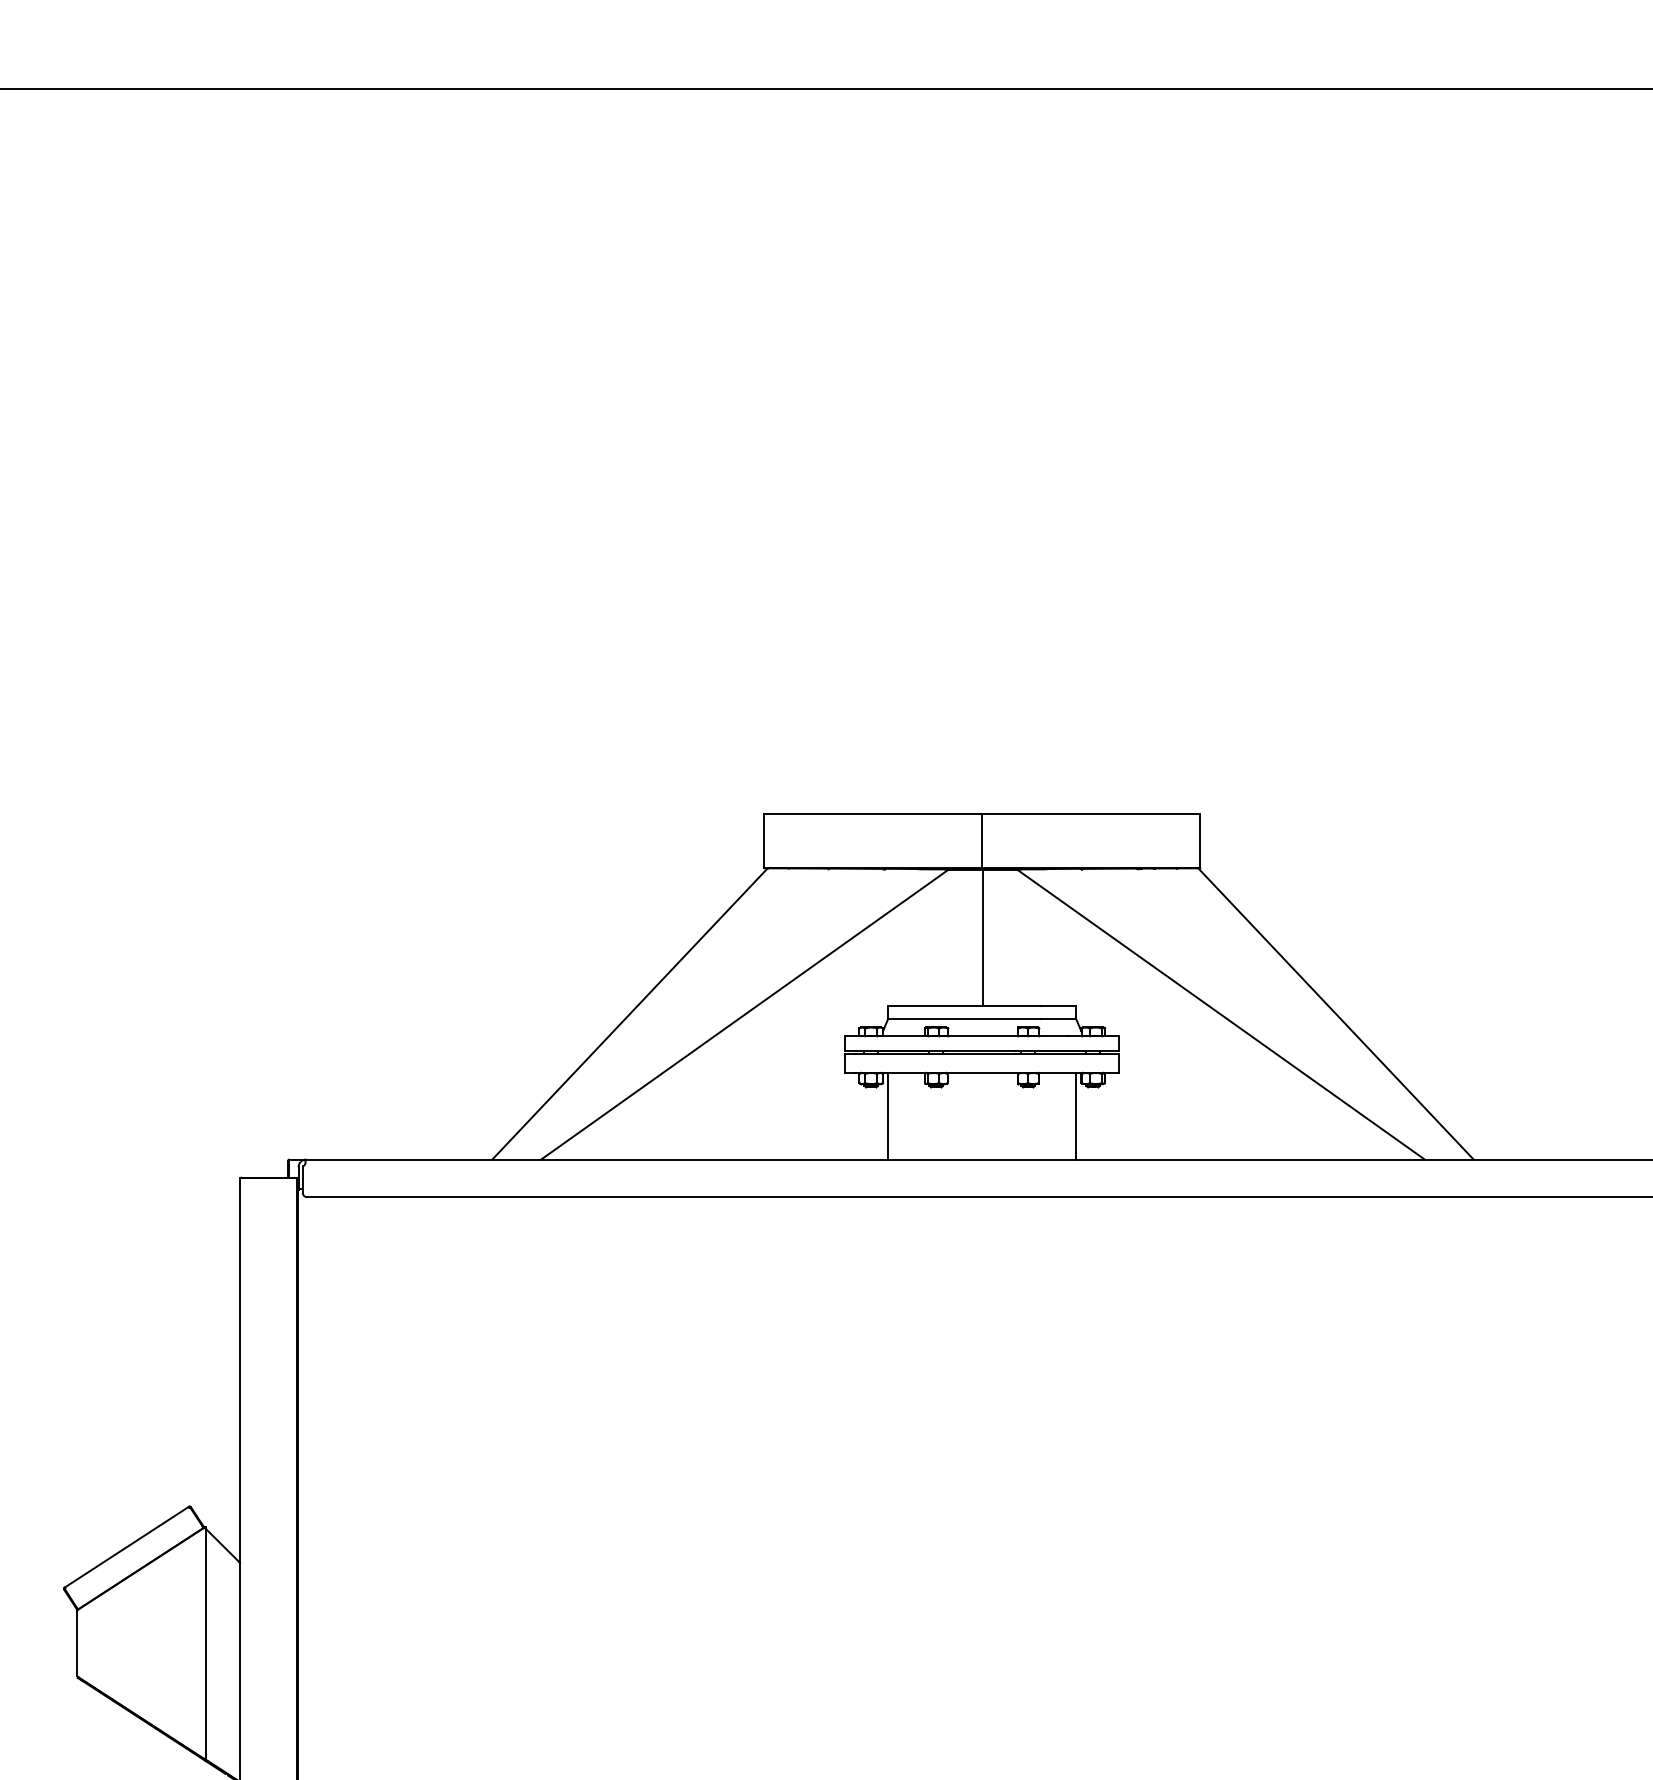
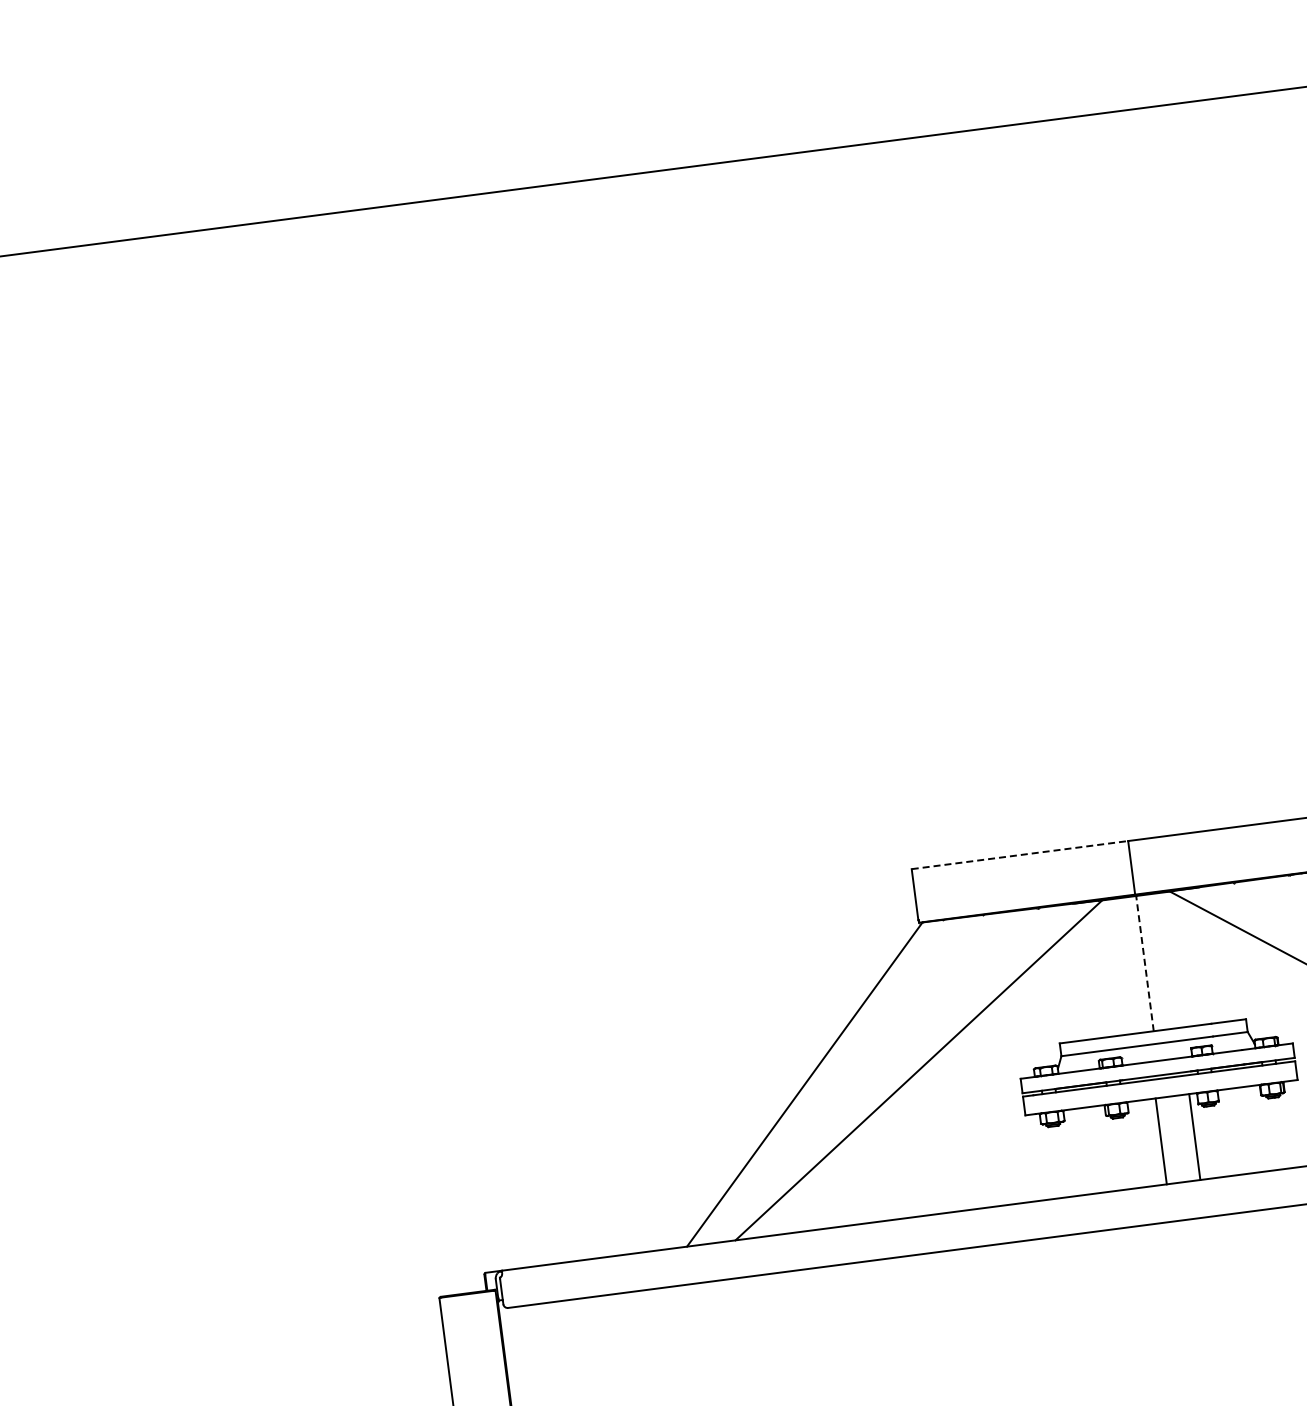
line: (873, 814) -> (1020, 855), solid -> dashed
line: (983, 937) -> (1145, 963), solid -> dashed
line: (888, 1115) -> (1161, 1140), moved
line: (1076, 1115) -> (1195, 1136), moved

